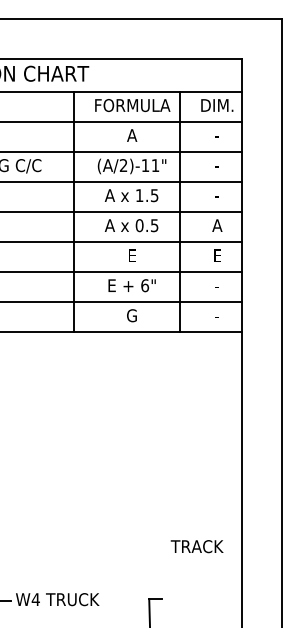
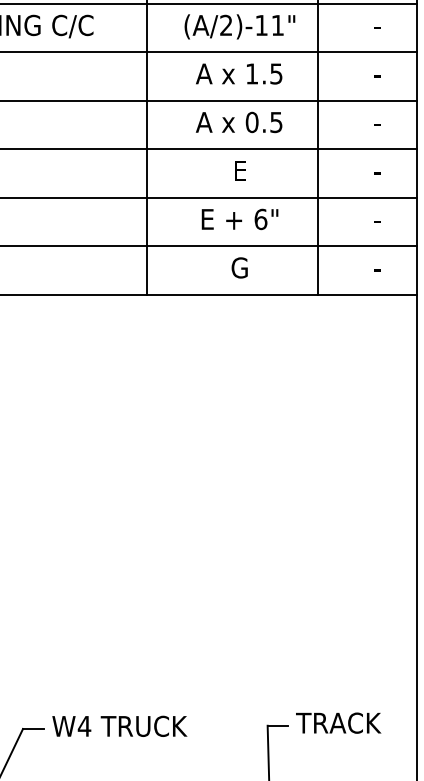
text: (217, 225) -> (377, 122), A -> -
text: (217, 255) -> (377, 170), E -> -
text: (196, 546) -> (337, 722), moved

